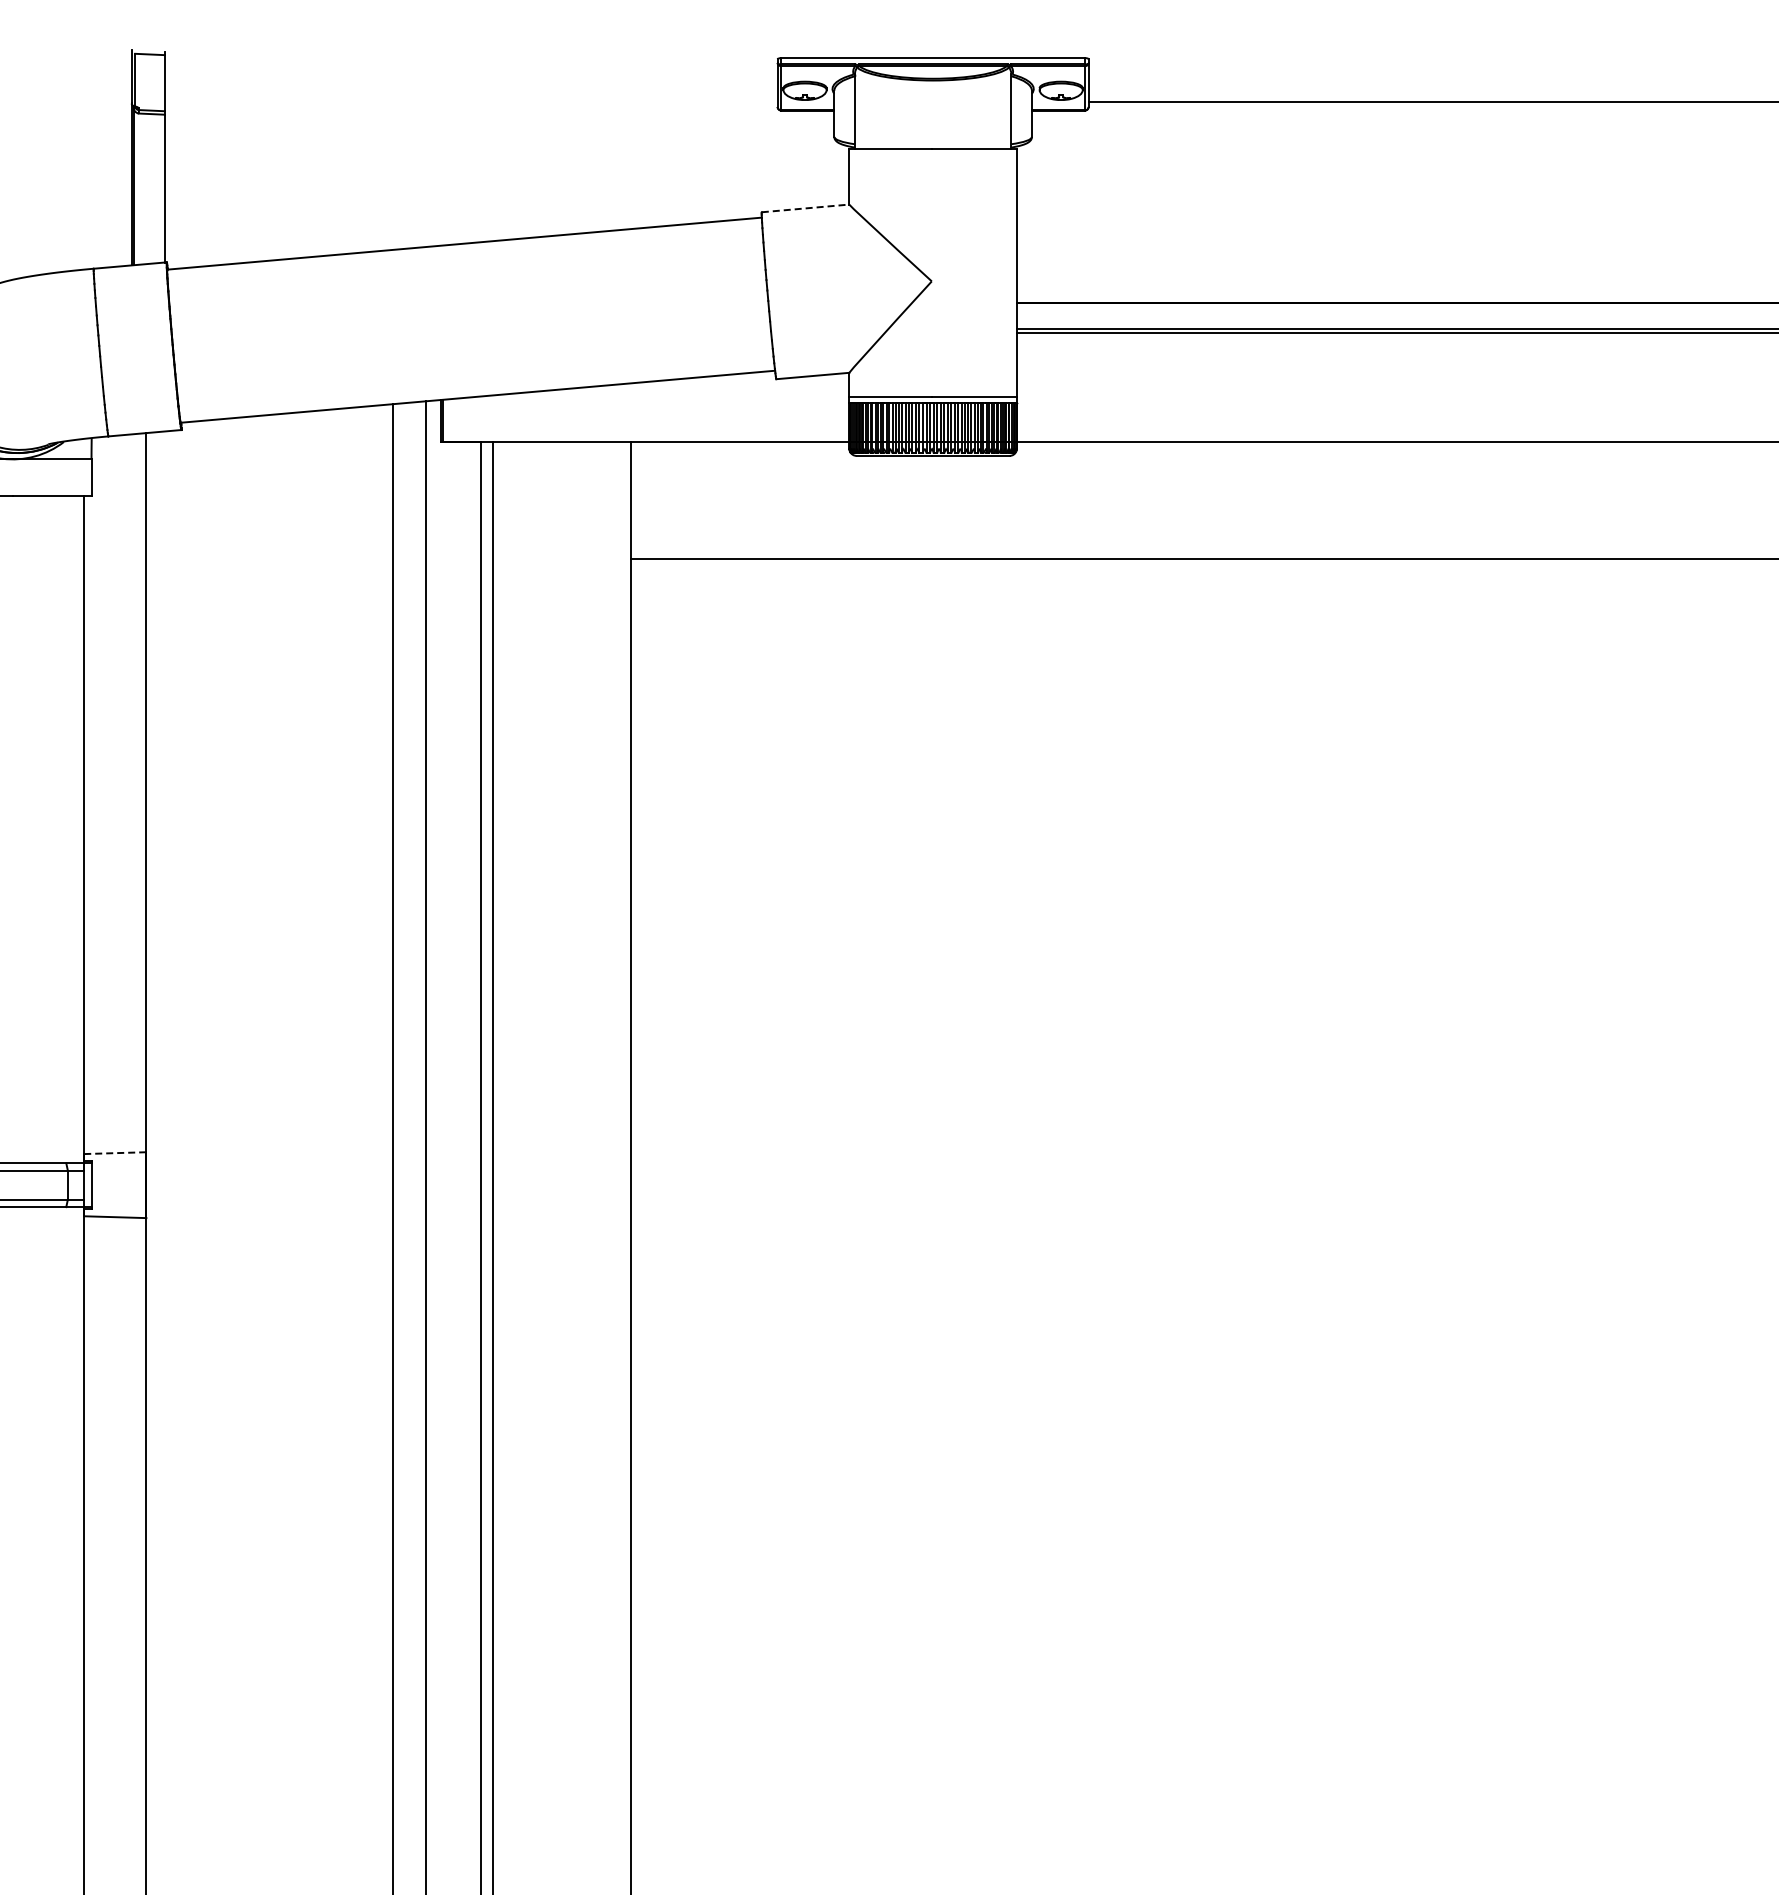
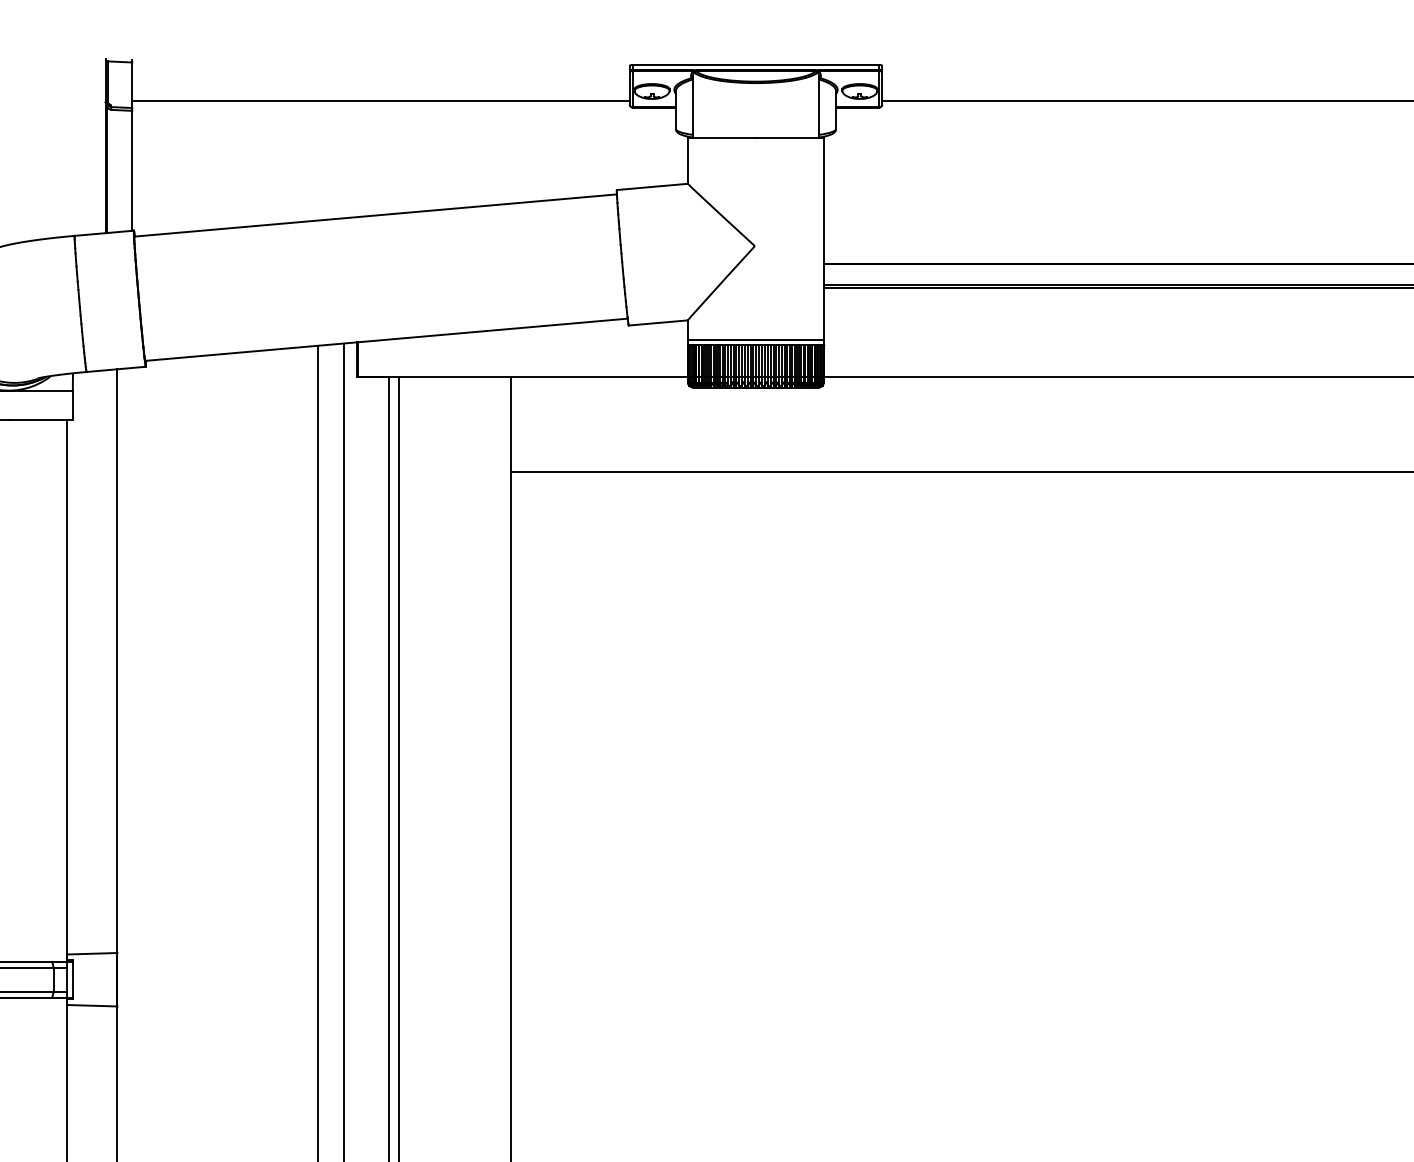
line: (470, 102) -> (380, 100), added
line: (805, 208) -> (652, 186), dashed -> solid
line: (115, 1153) -> (92, 954), dashed -> solid

